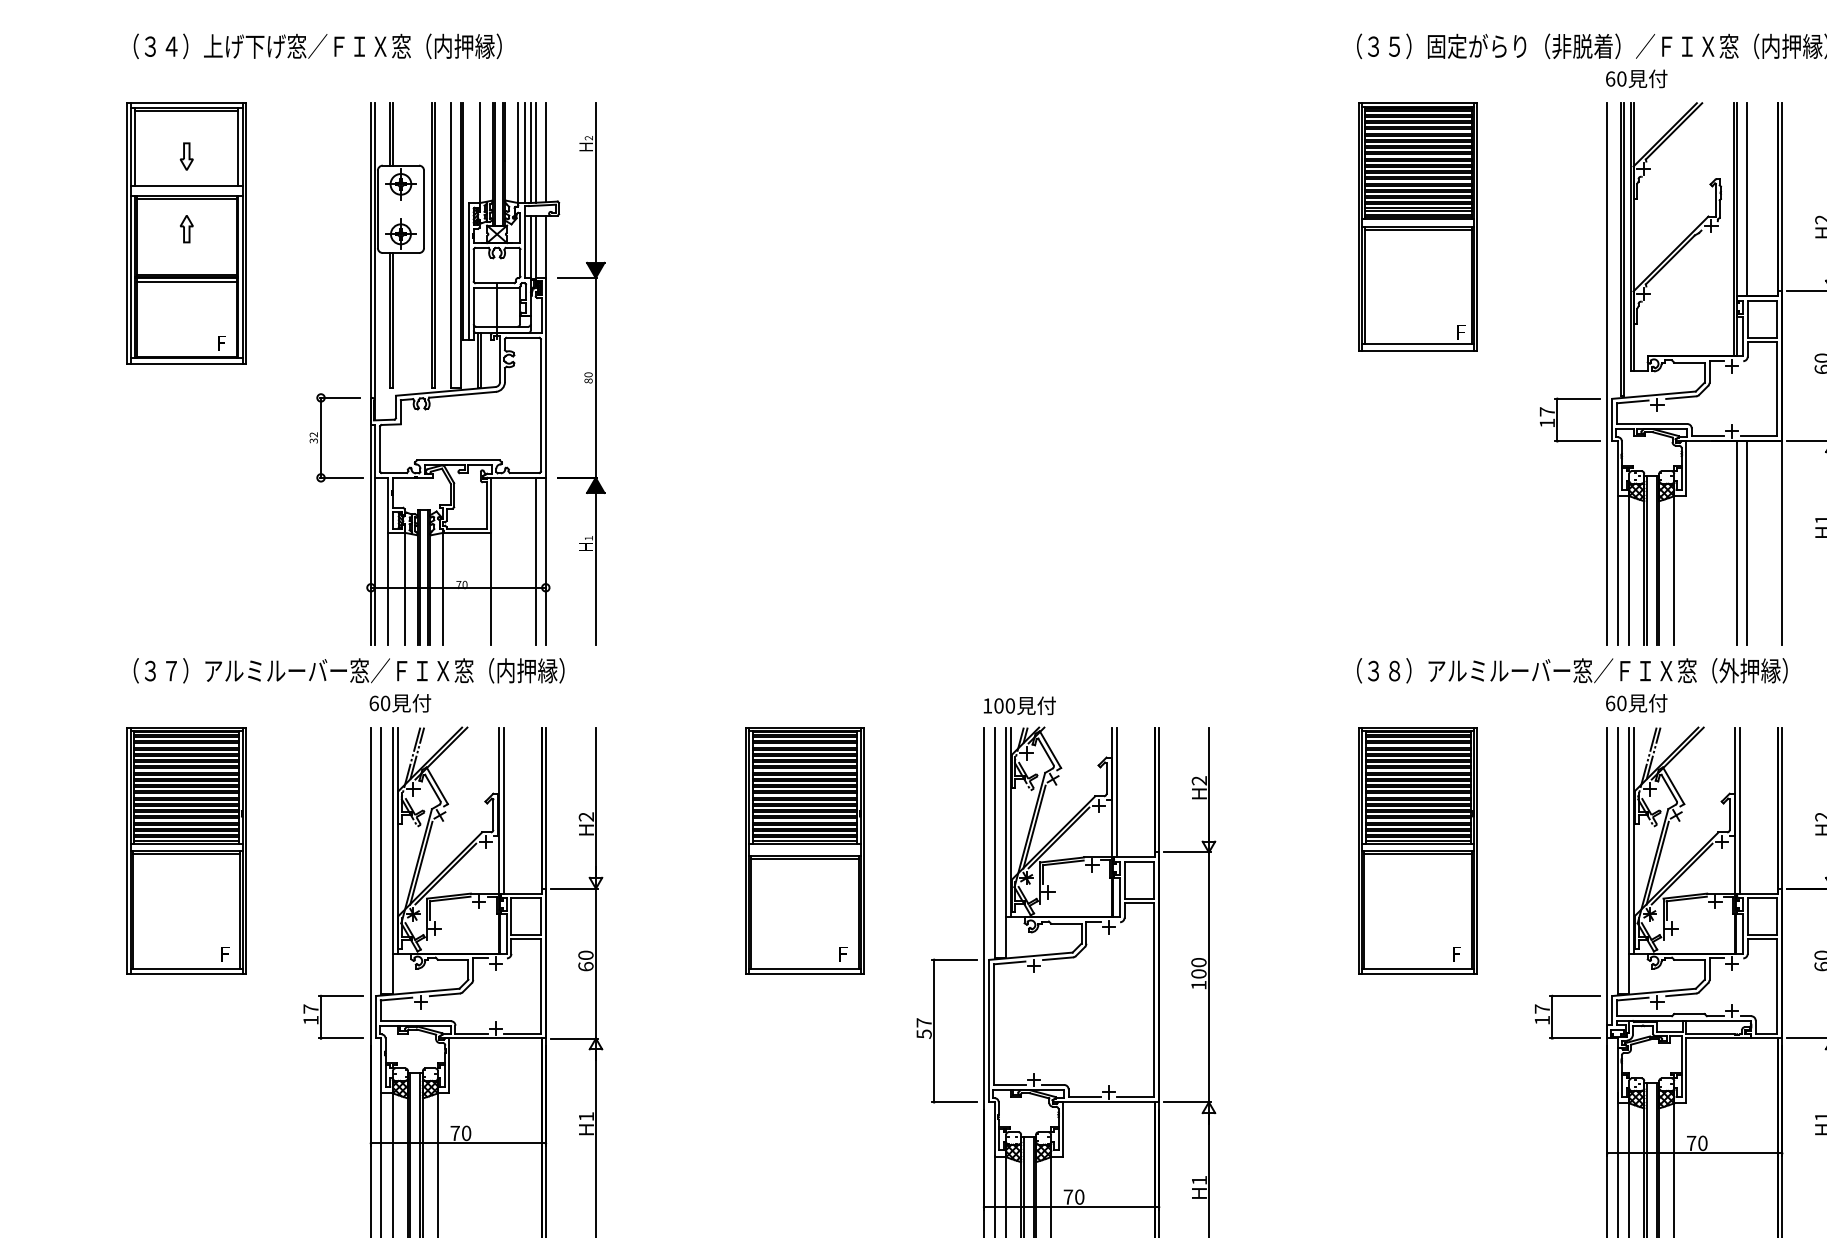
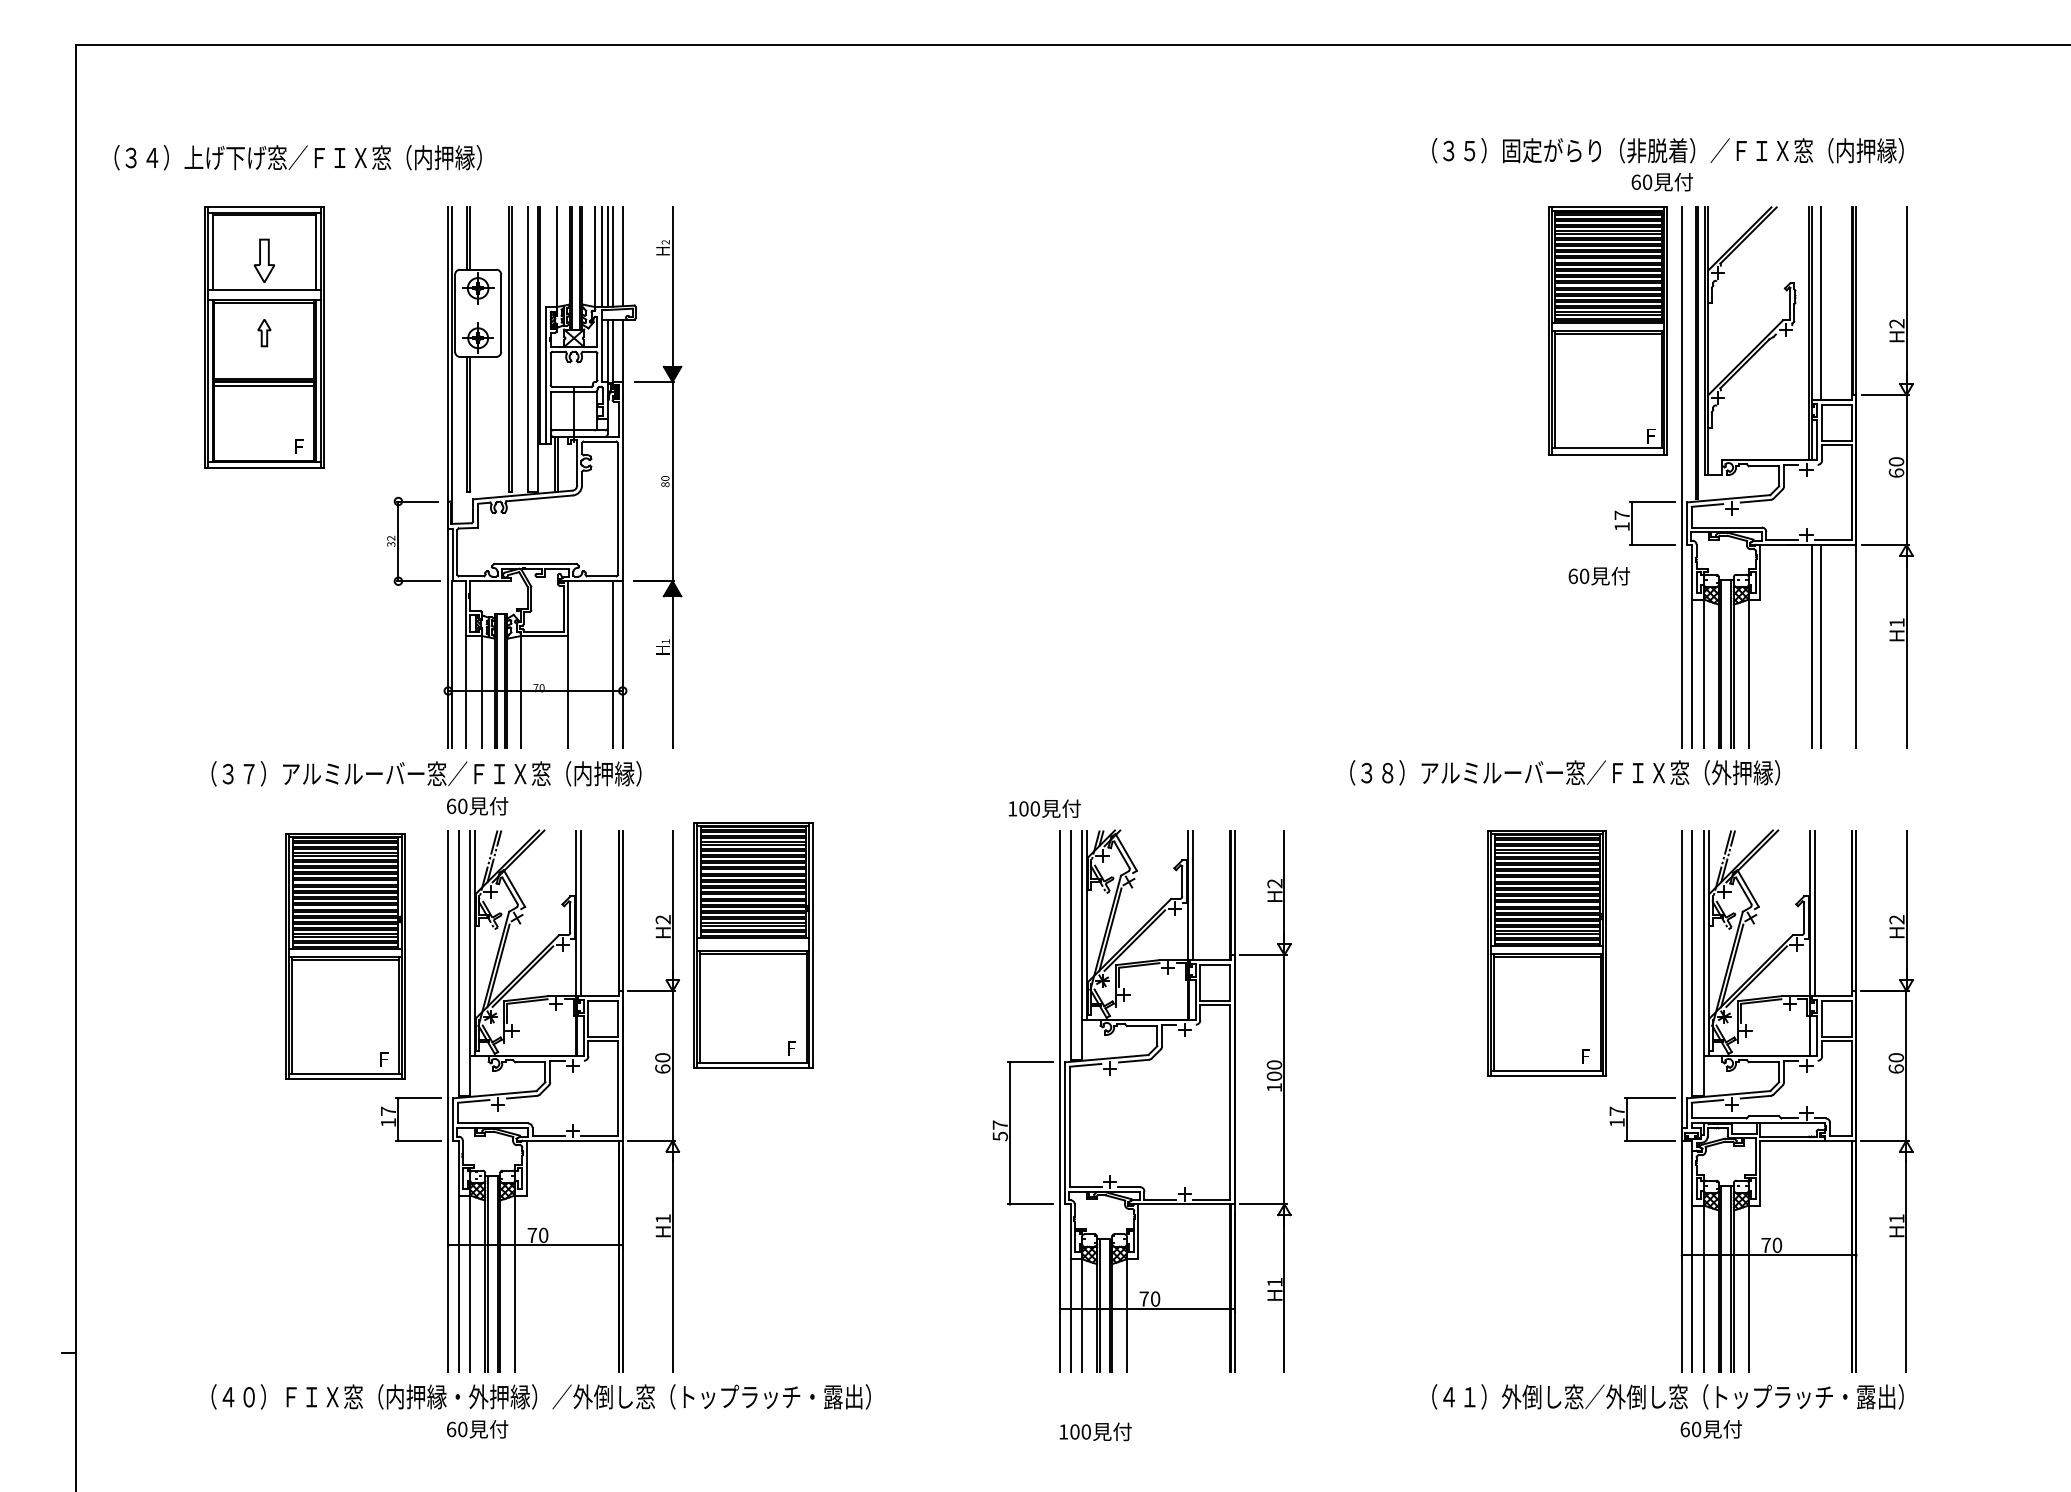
text: (317, 46) -> (297, 157), moved
text: (1635, 79) -> (1661, 182), moved
part: (186, 156) -> (264, 260), size x1.6
part: (1417, 226) -> (1607, 330), moved
text: (1571, 670) -> (1564, 772), moved
text: (1635, 703) -> (1598, 576), moved
text: (1019, 705) -> (1044, 808), moved
part: (186, 850) -> (345, 956), moved
part: (805, 850) -> (753, 945), moved
part: (1417, 850) -> (1546, 953), moved

